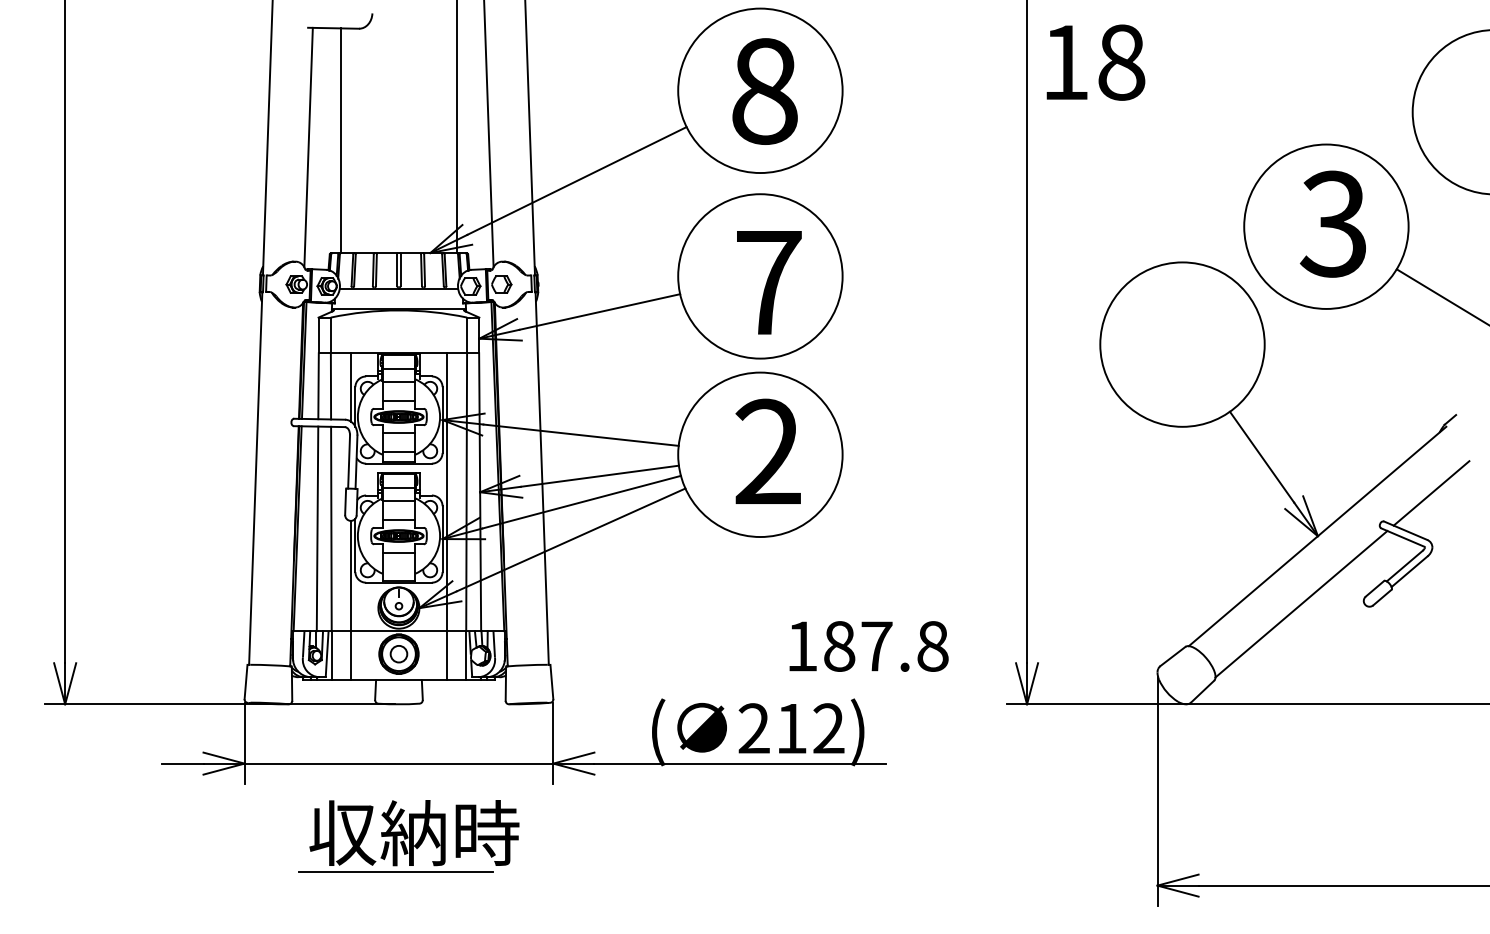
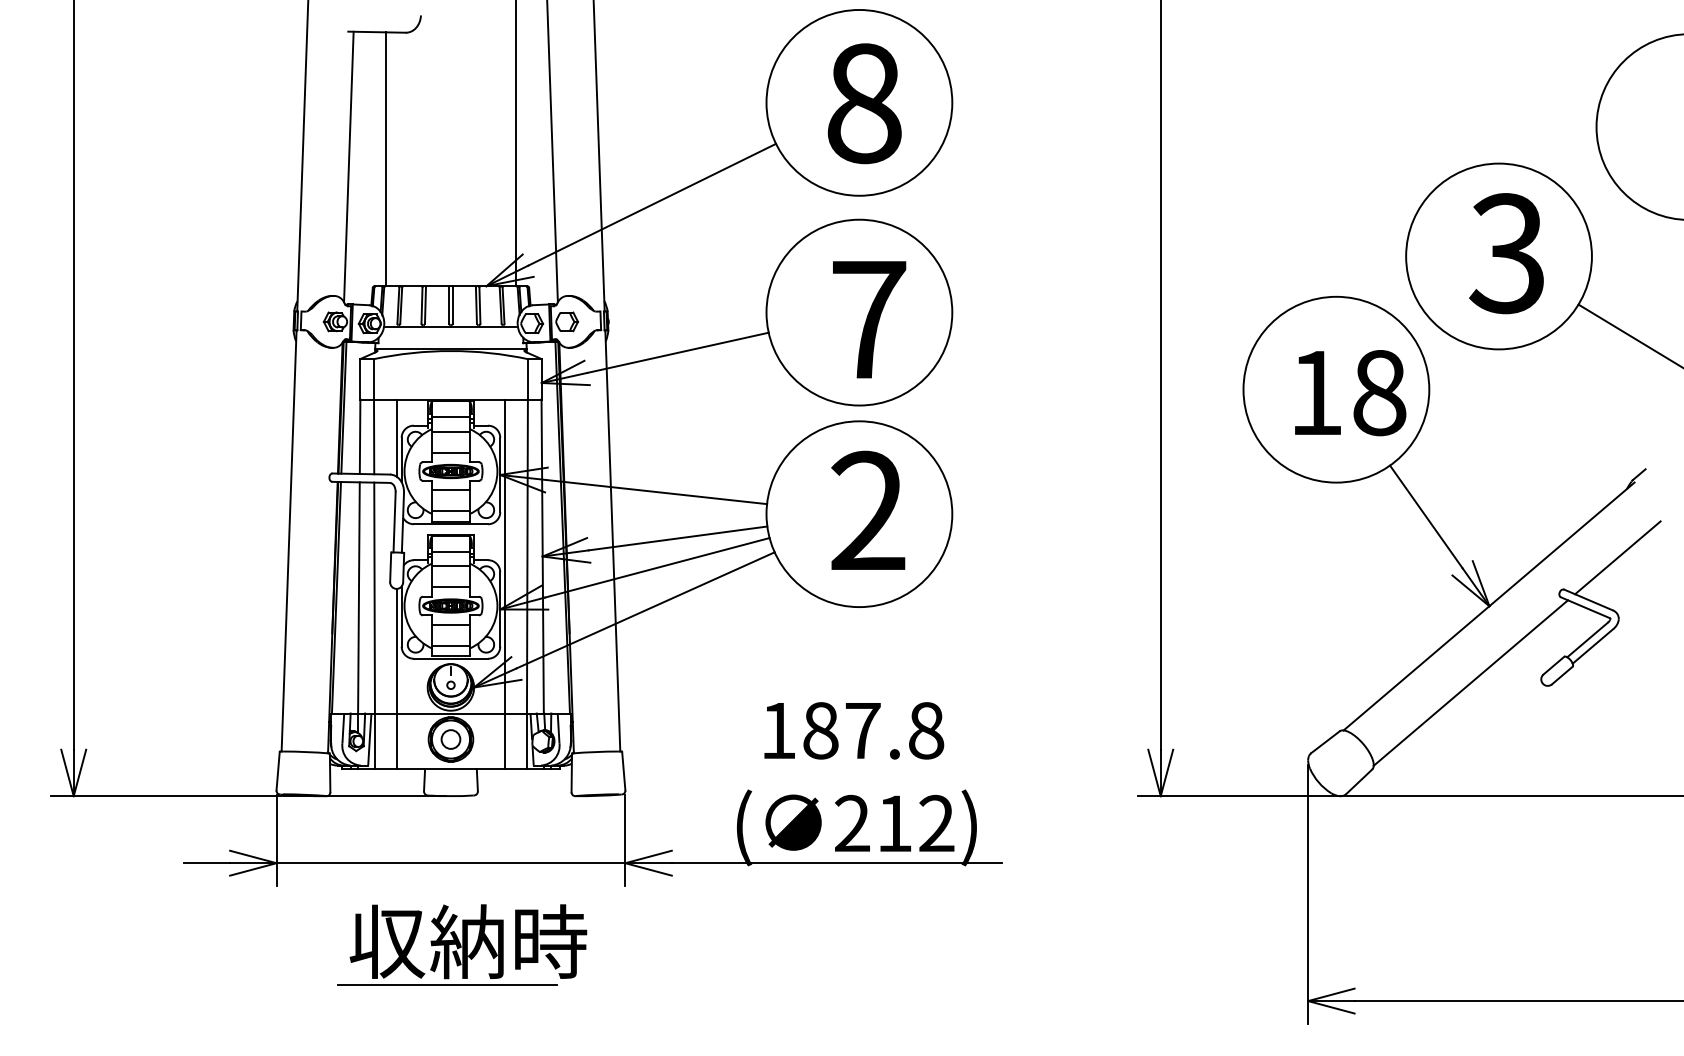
text: (1095, 63) -> (1350, 393), moved
line: (398, 570) -> (450, 645), added
text: (869, 646) -> (854, 730), moved

